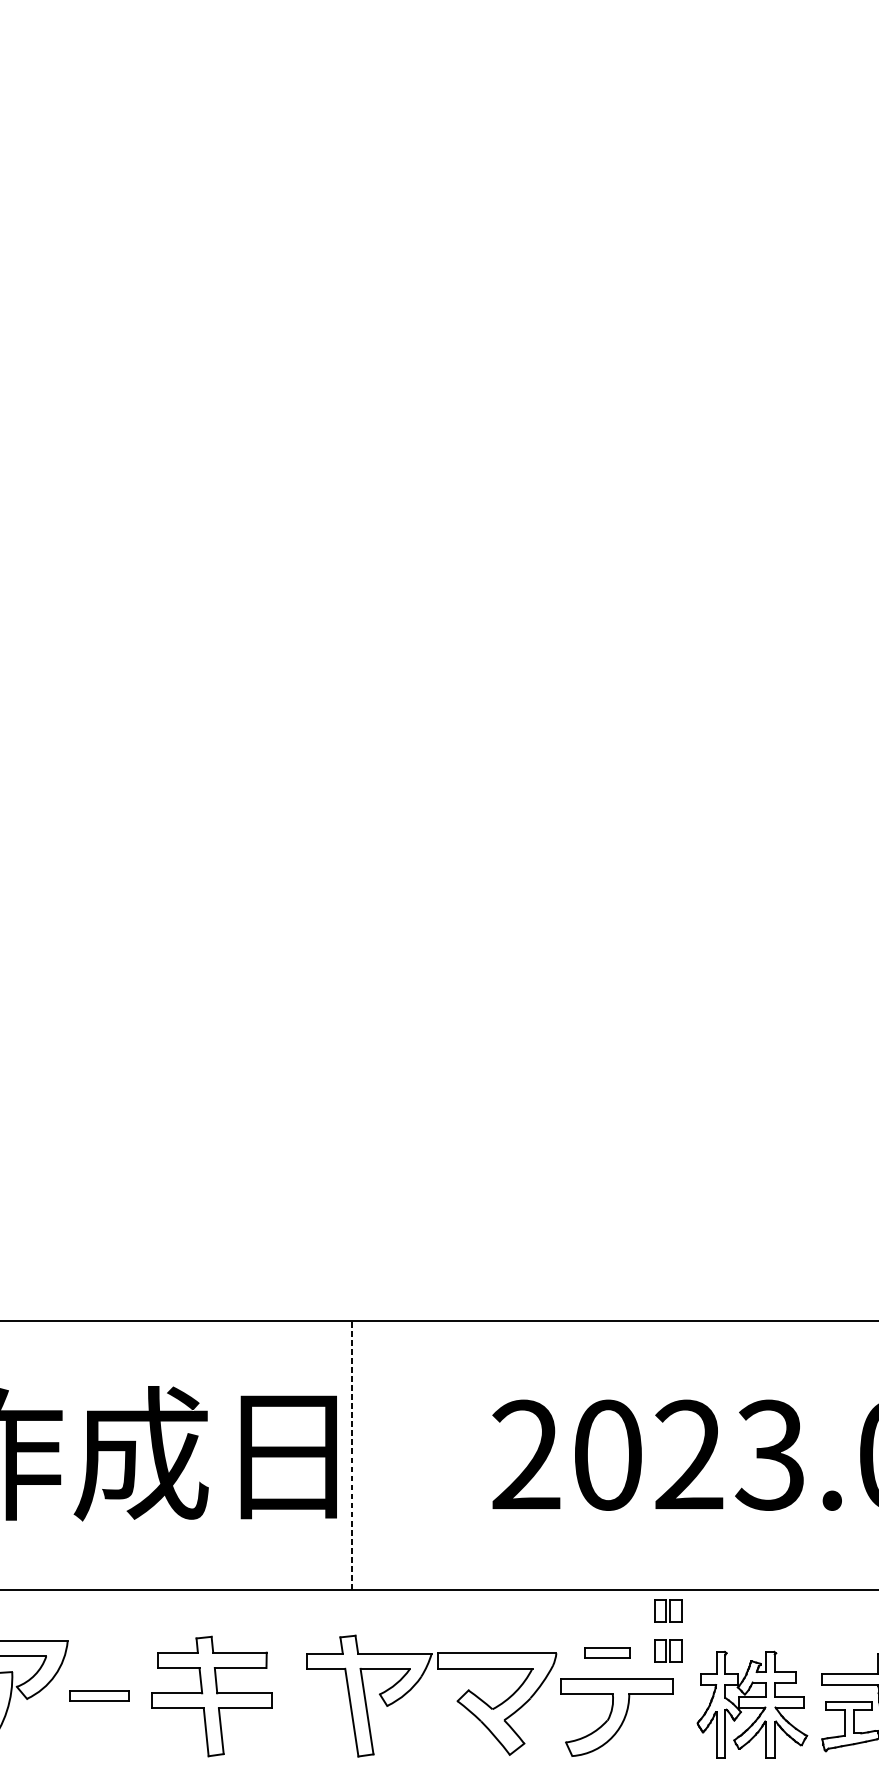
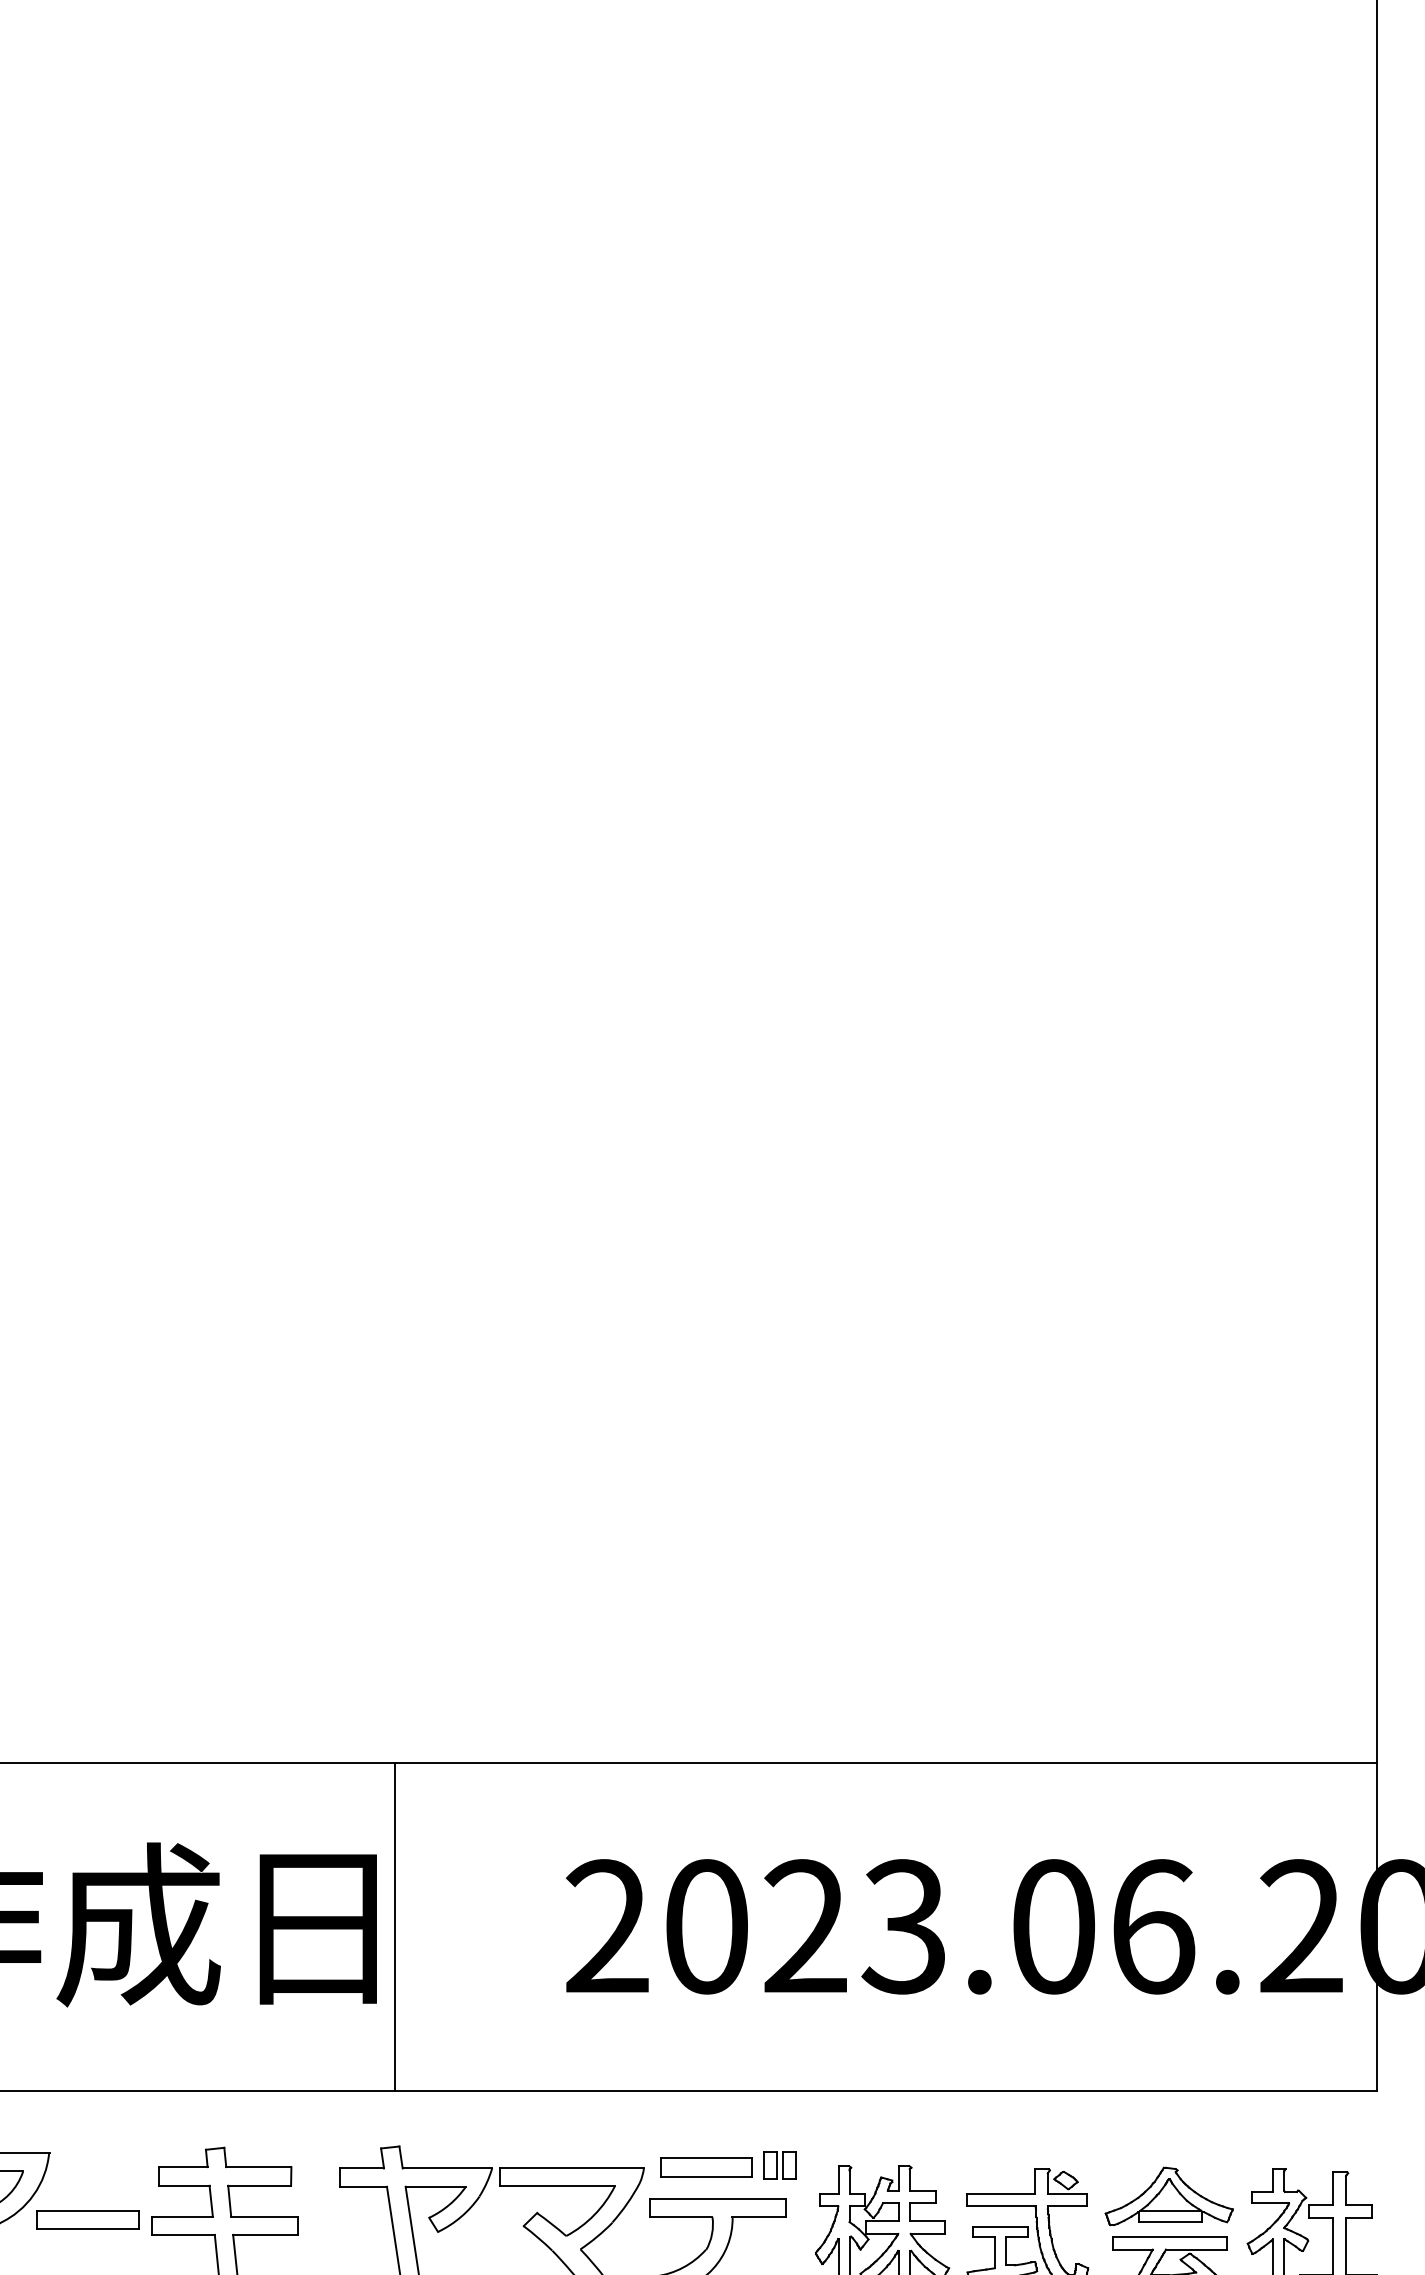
line: (351, 1455) -> (394, 1926), dashed -> solid
part: (667, 1611) -> (779, 2116), removed
part: (607, 1653) -> (706, 2167), size x1.67
part: (99, 1695) -> (87, 2219), size x1.43

